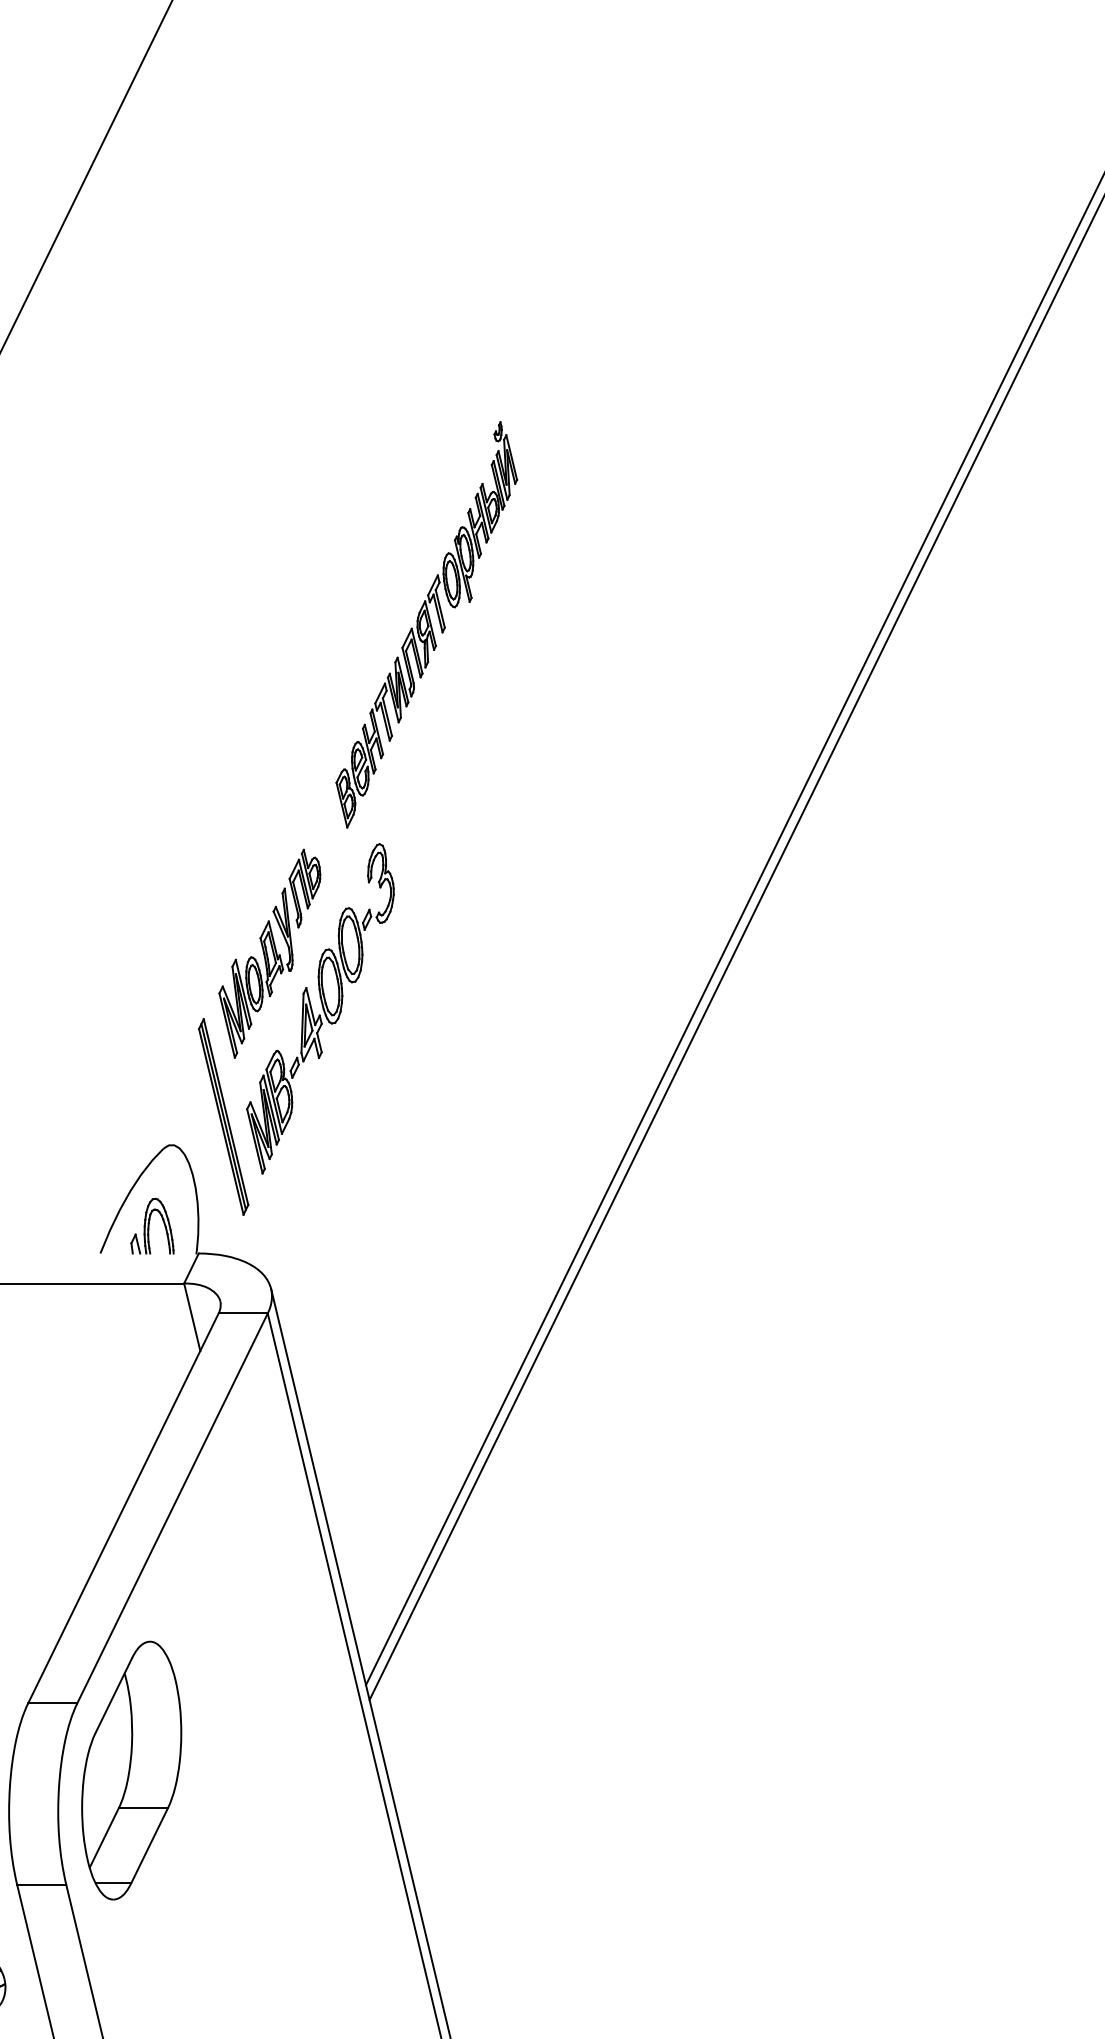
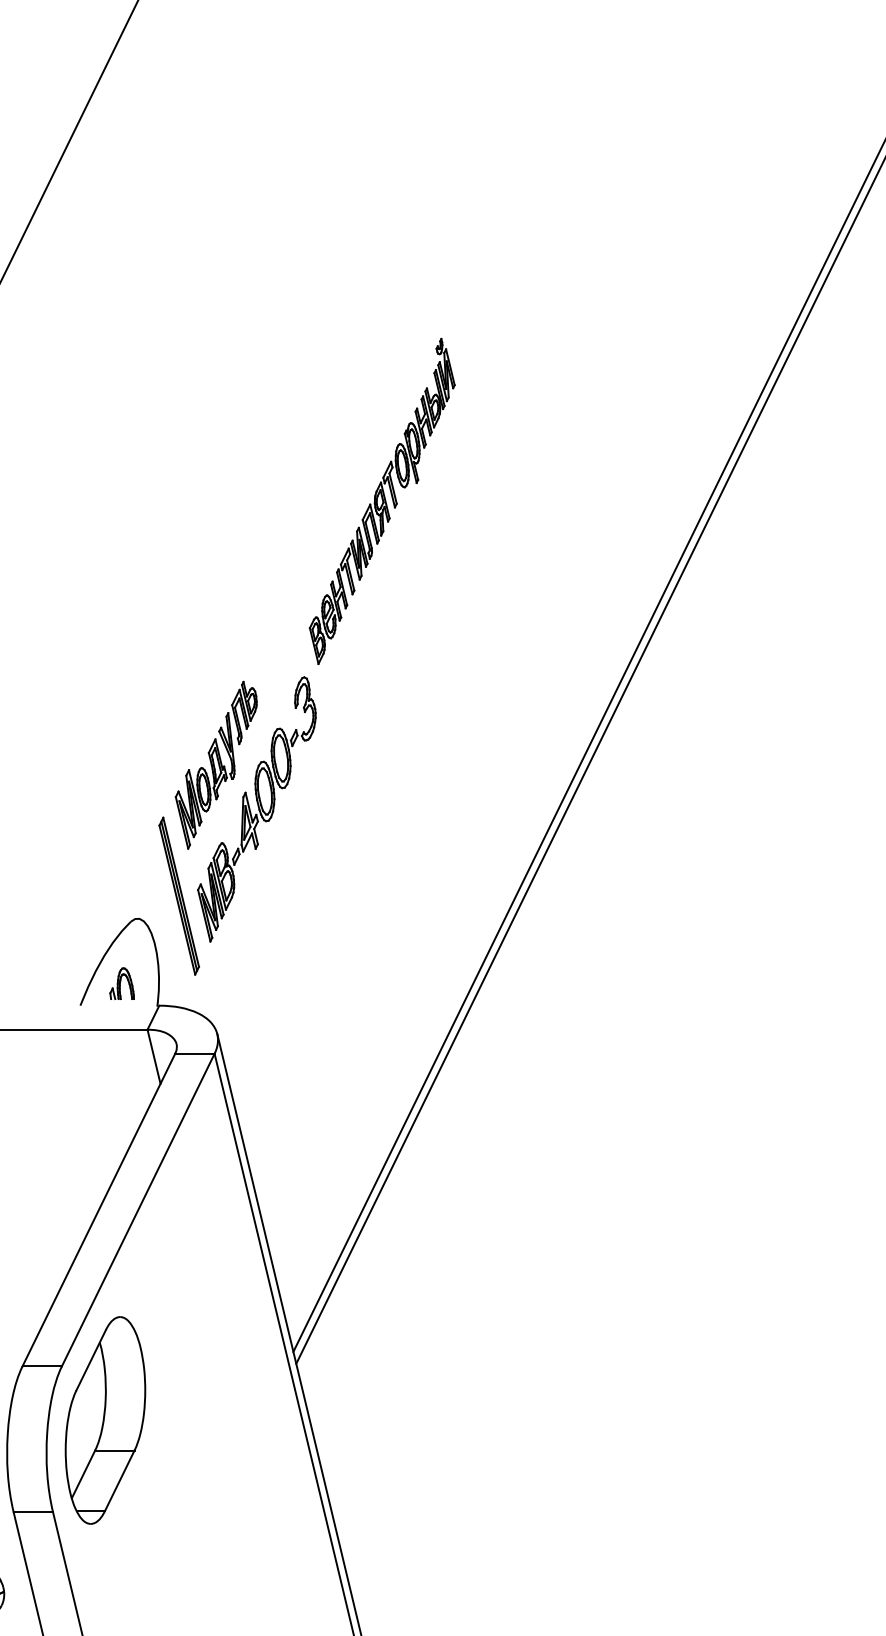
part: (426, 624) -> (382, 501), moved
part: (152, 1225) -> (122, 983), size x0.7

